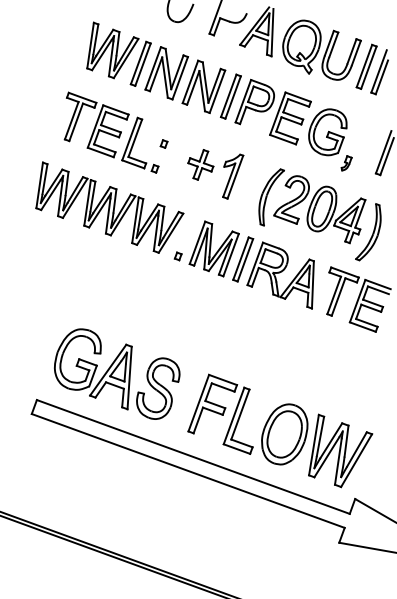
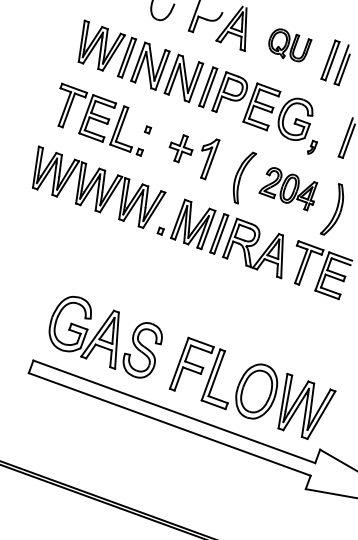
part: (321, 49) -> (289, 44), size x0.6
part: (319, 209) -> (287, 188), size x0.7

